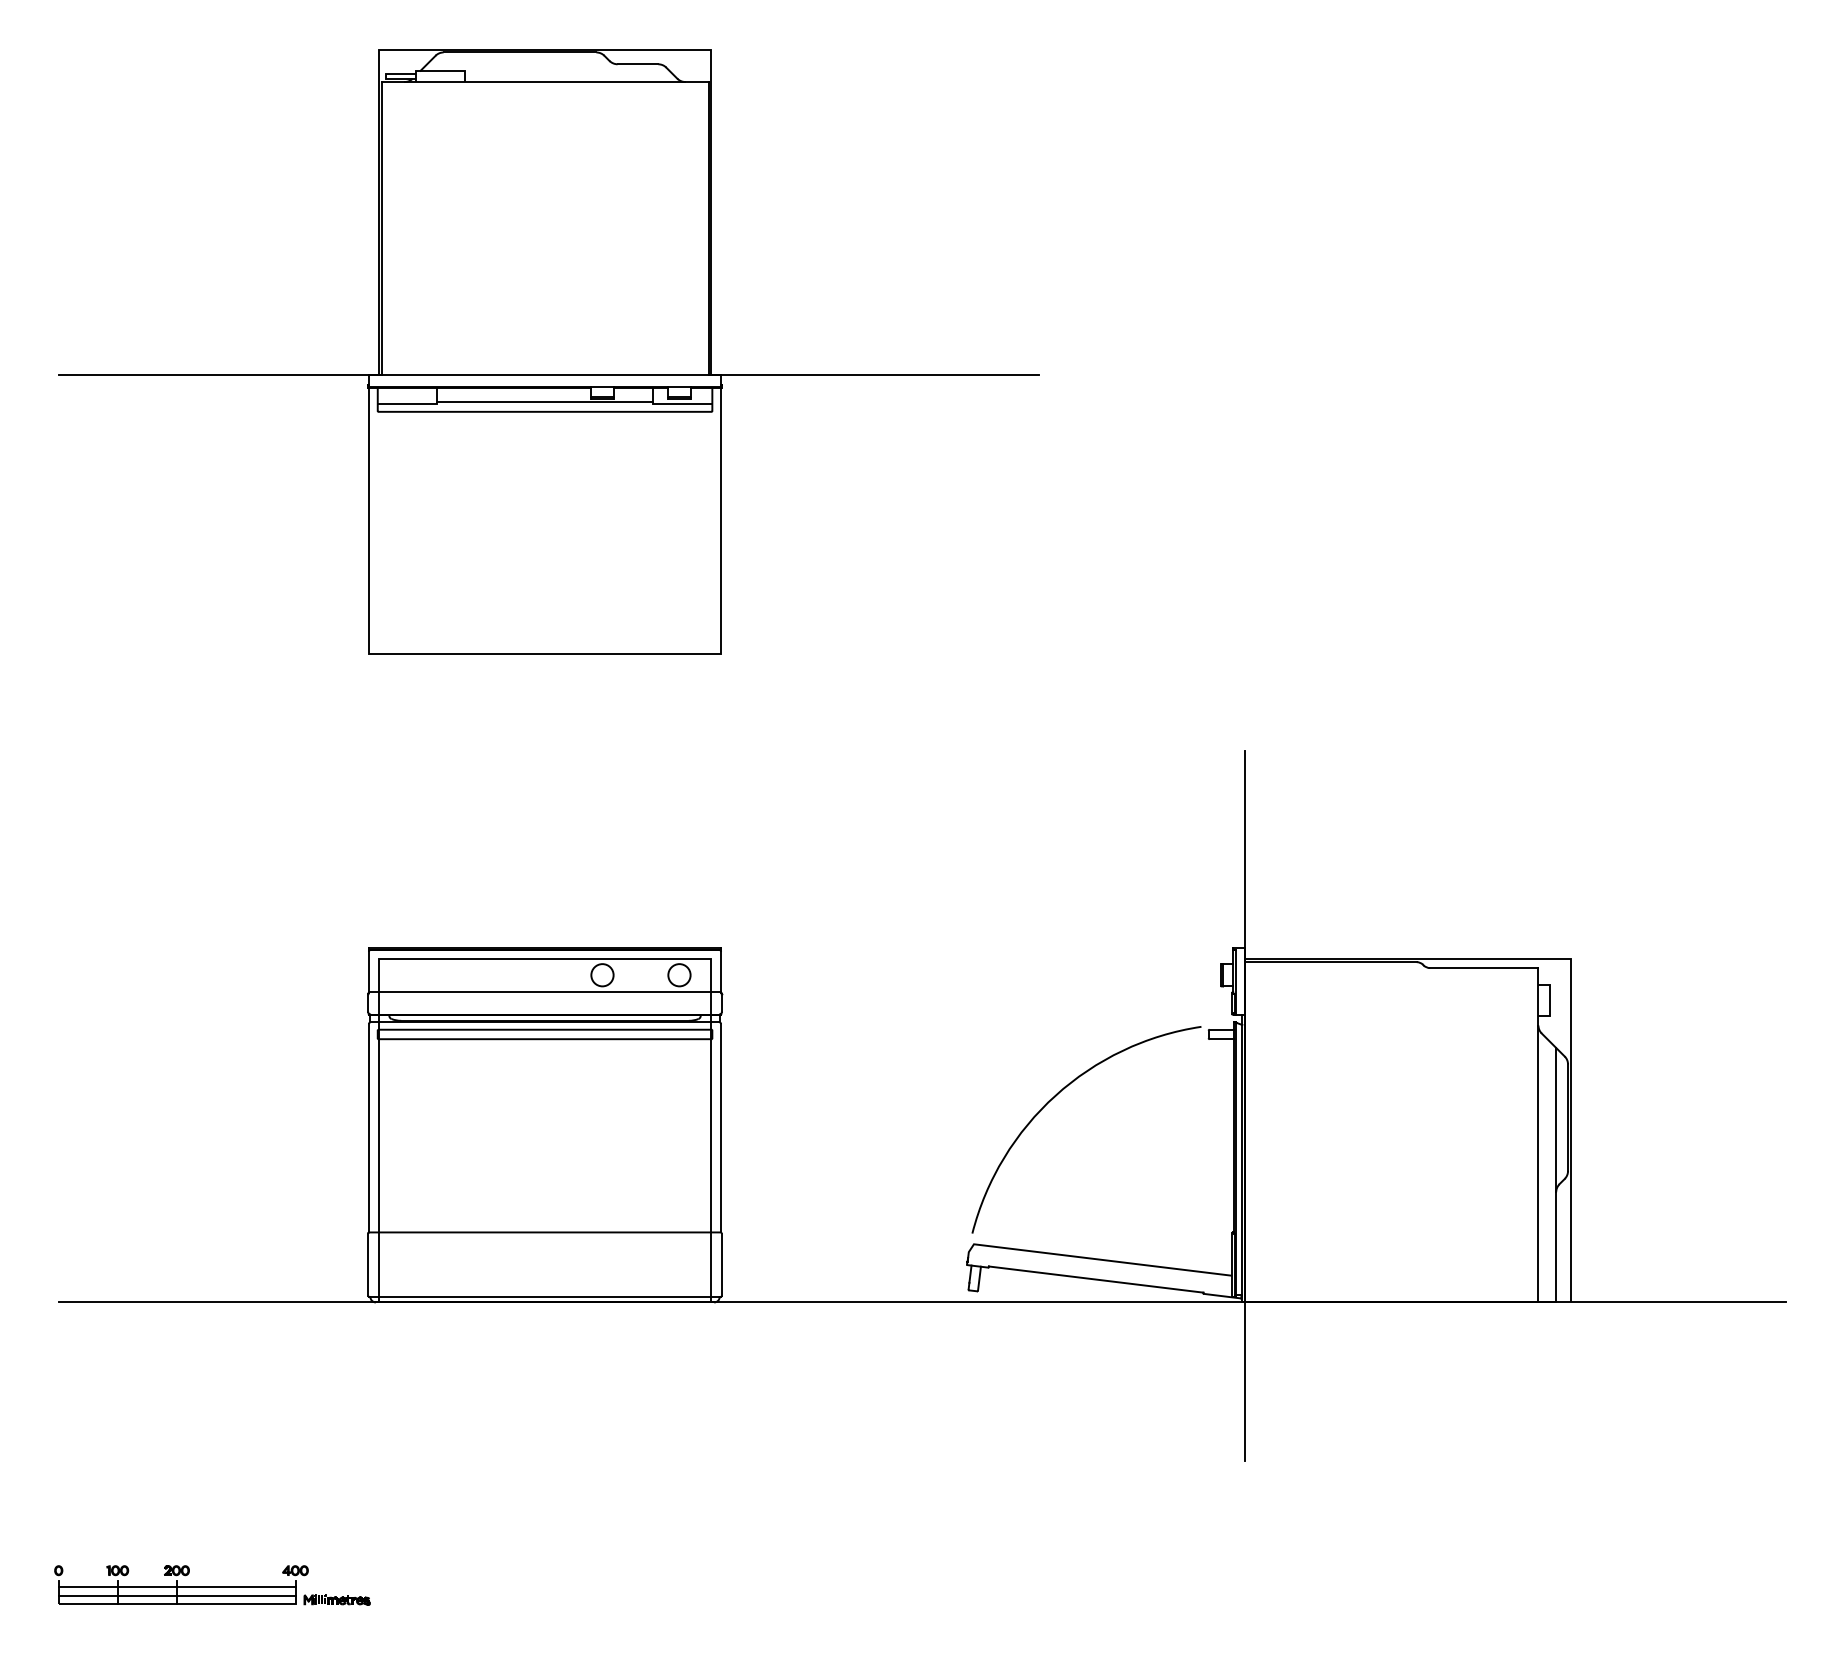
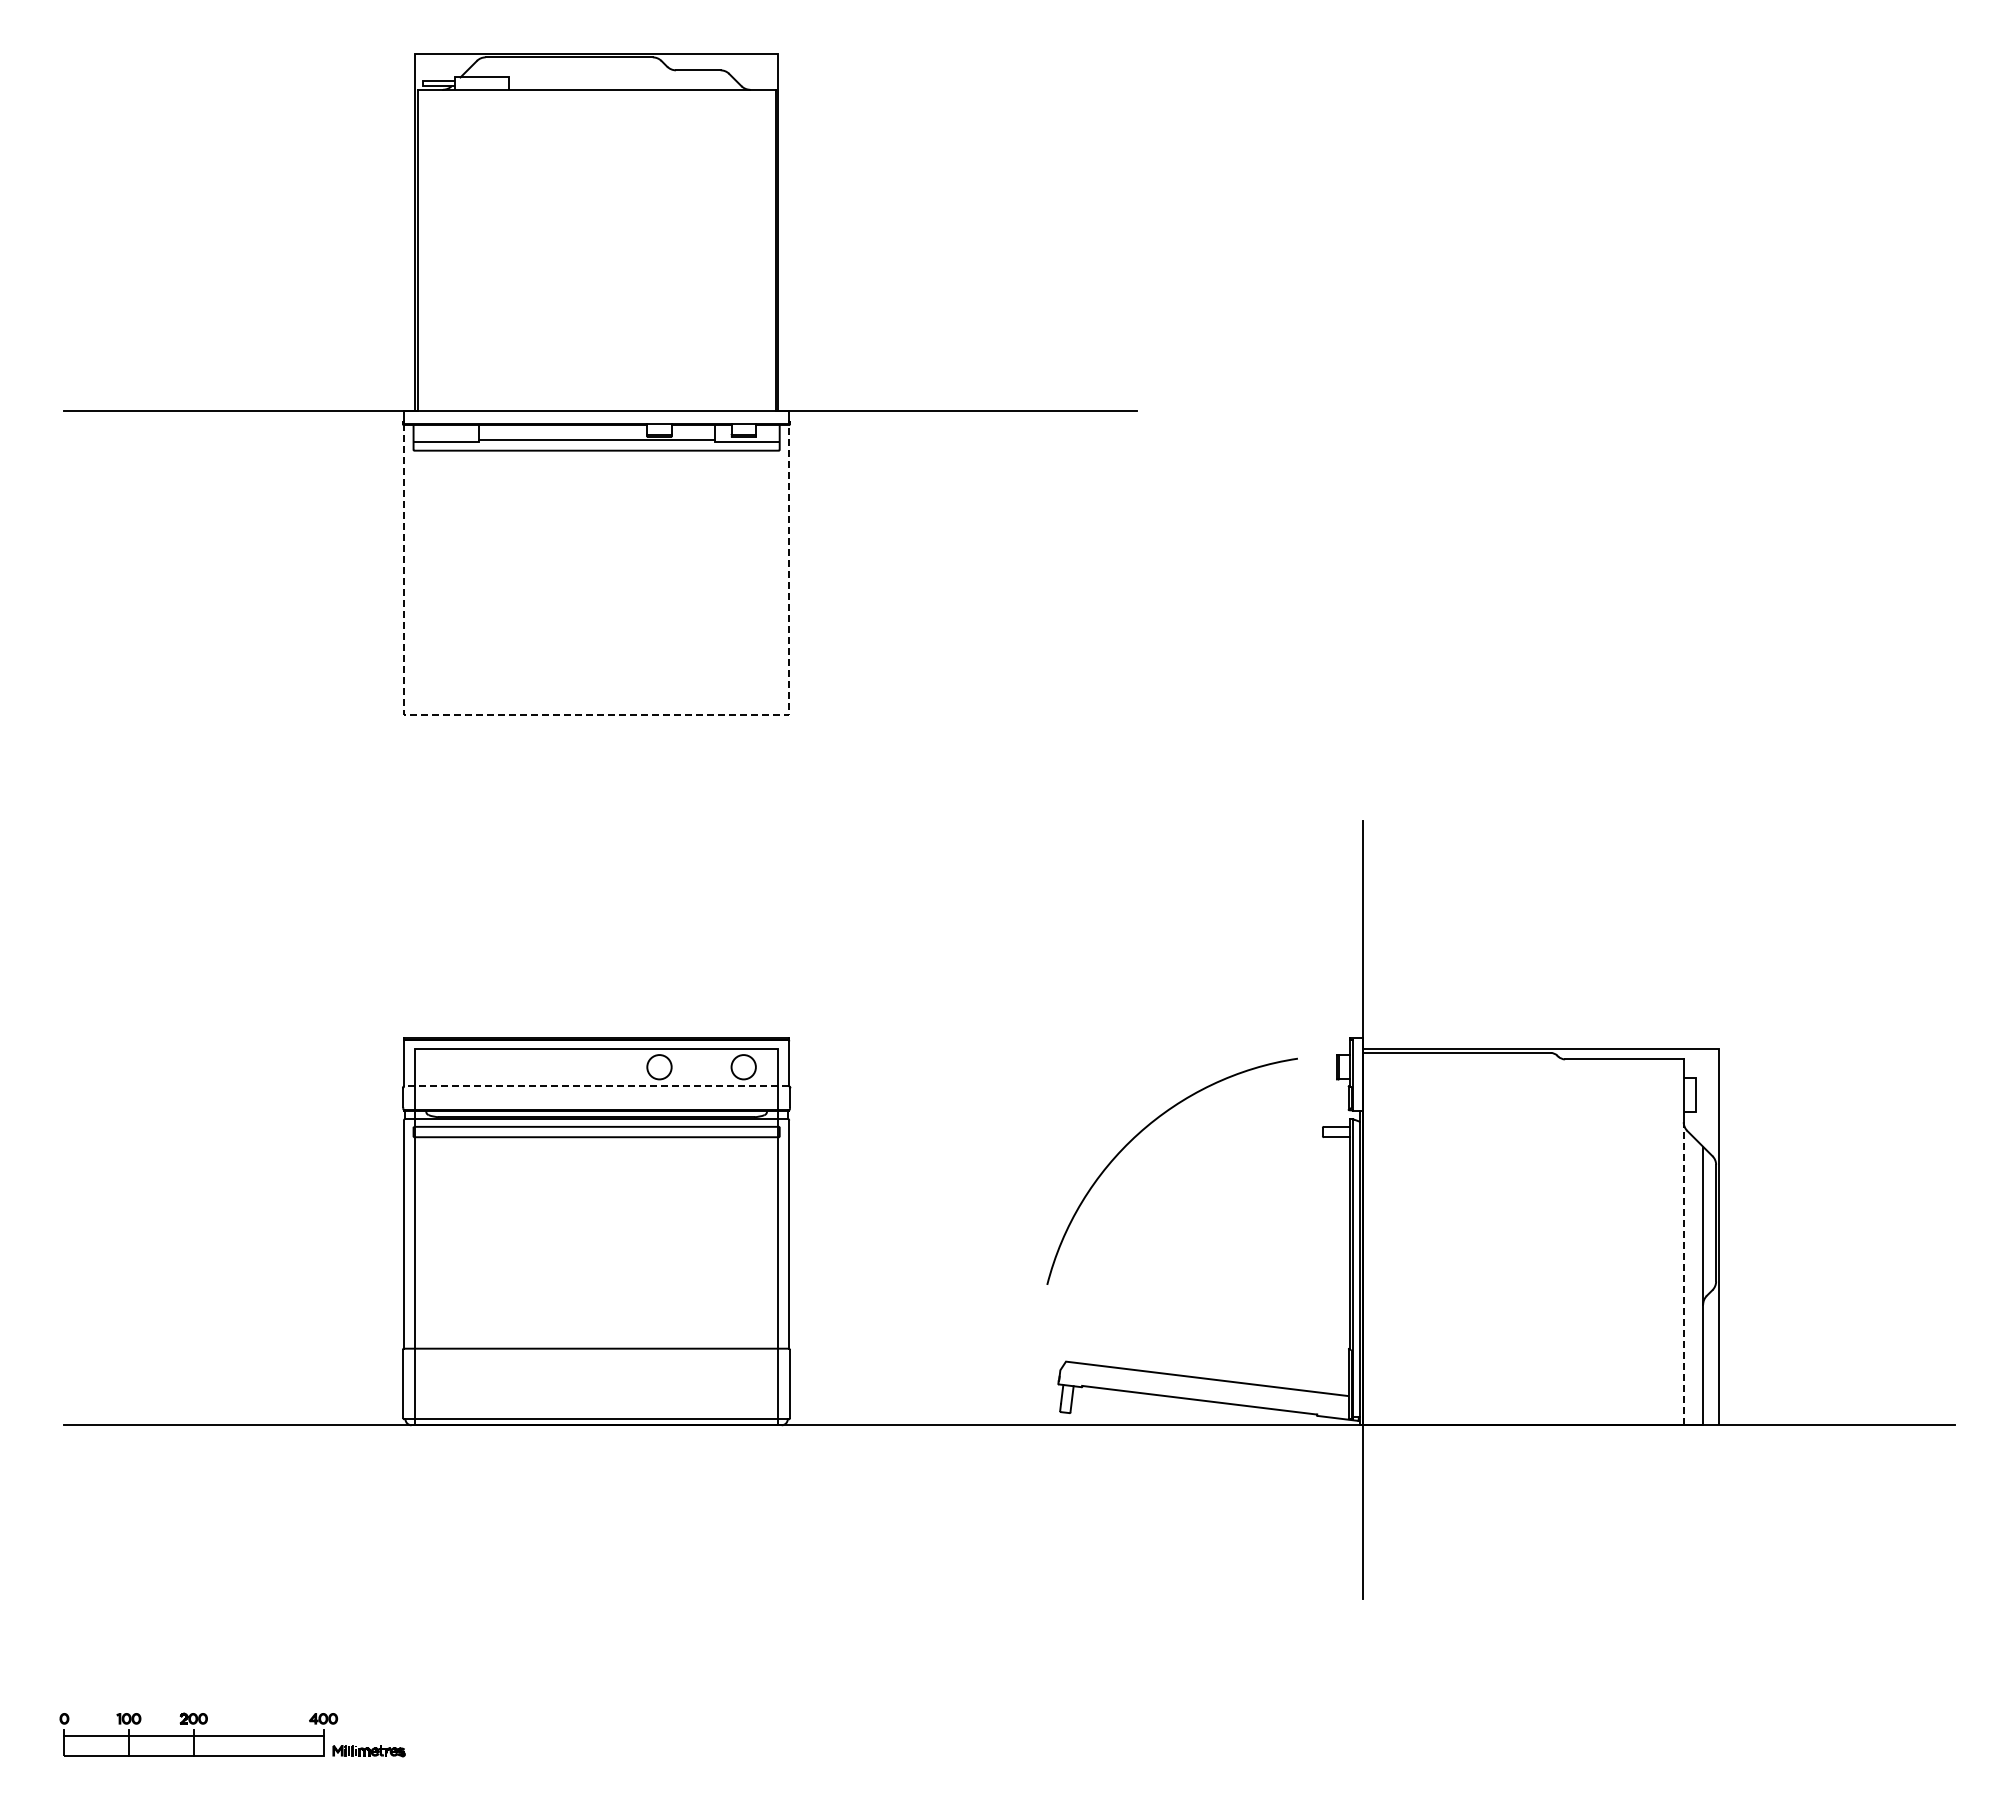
line: (545, 653) -> (597, 715), solid -> dashed
line: (544, 992) -> (596, 1086), solid -> dashed
arc: (1054, 1097) -> (1137, 1136), moved
line: (1538, 1163) -> (1683, 1273), solid -> dashed
line: (176, 1595) -> (193, 1746), removed

